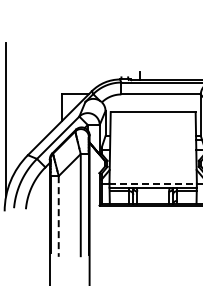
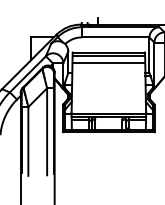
line: (152, 116) -> (108, 56), added
line: (152, 124) -> (108, 63), added
line: (153, 183) -> (109, 113), dashed -> solid
line: (58, 216) -> (28, 141), dashed -> solid

